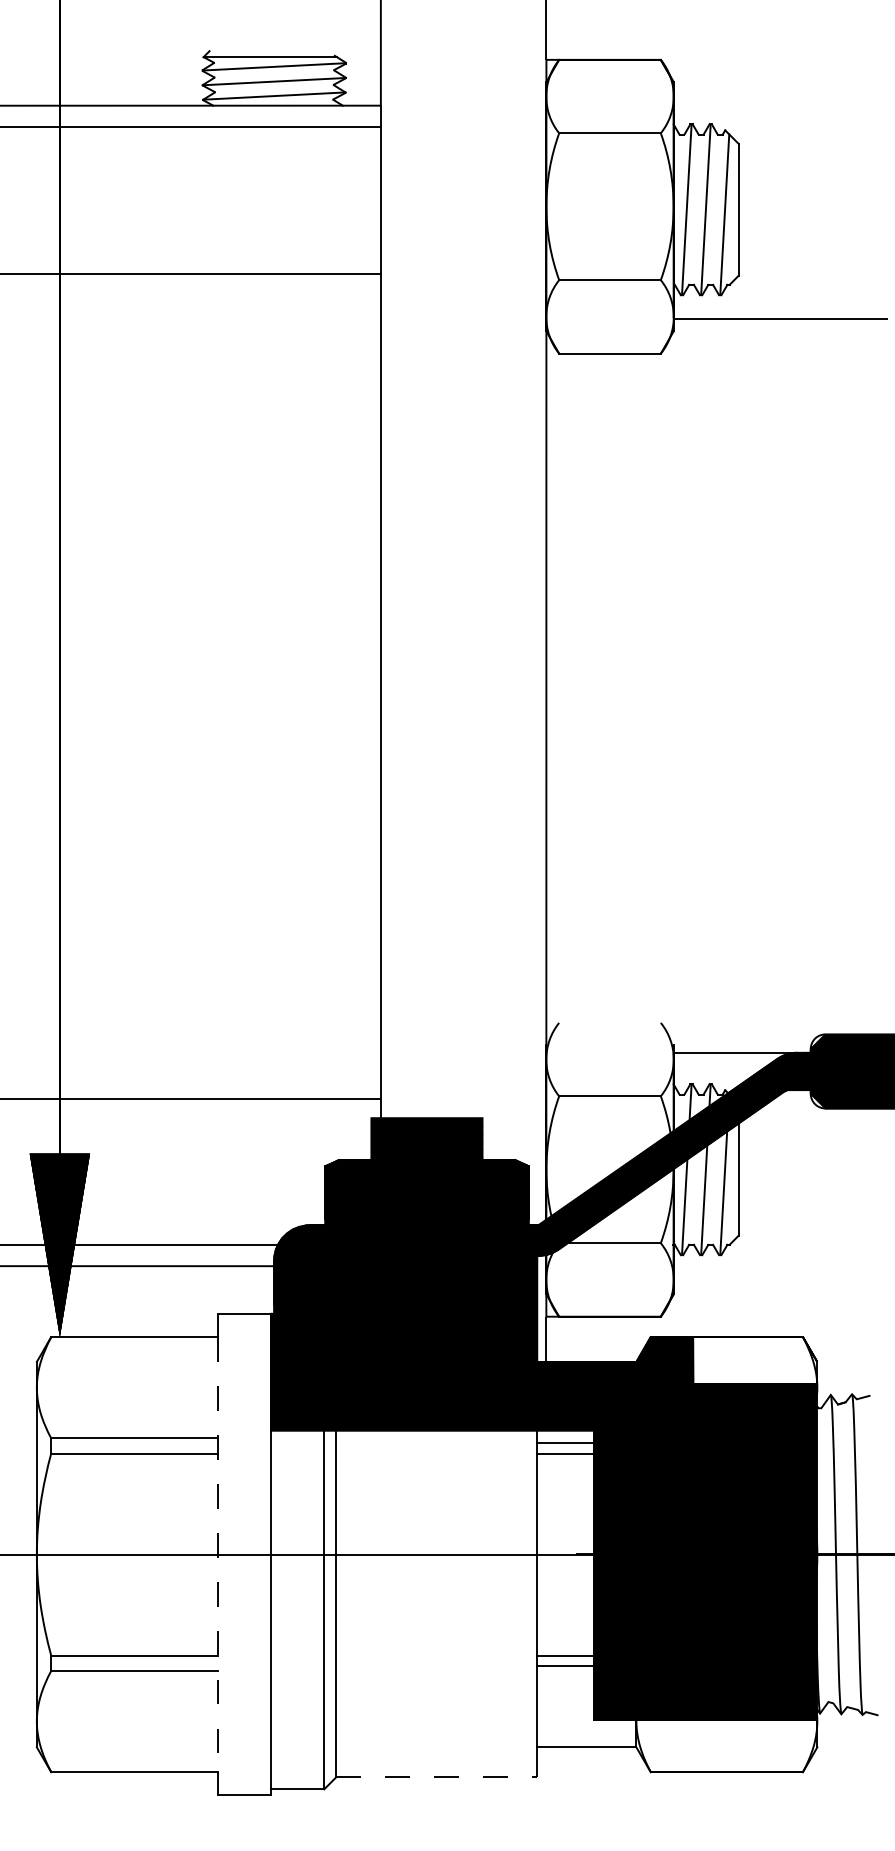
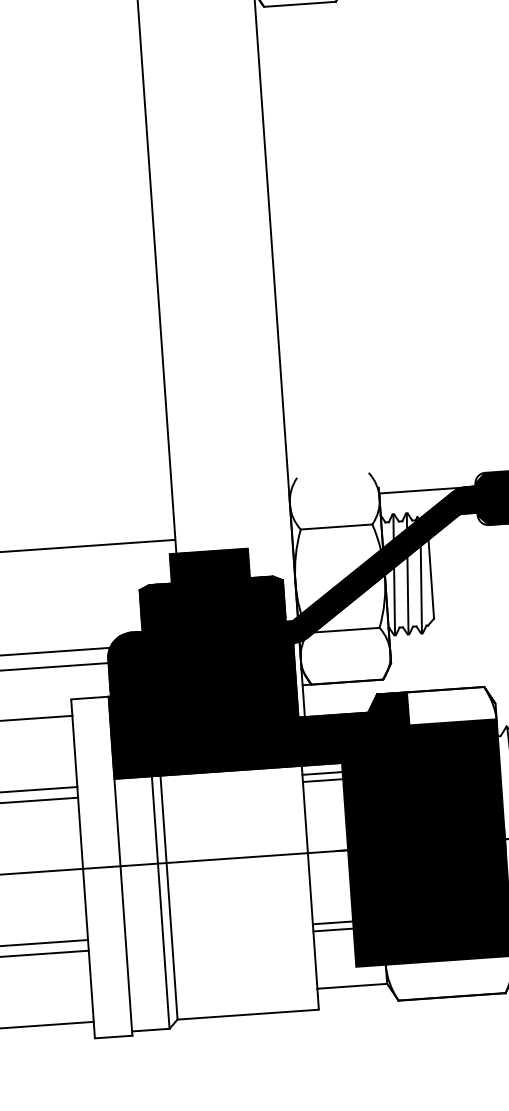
line: (217, 1555) -> (82, 869), dashed -> solid
line: (437, 1777) -> (248, 1014), dashed -> solid

